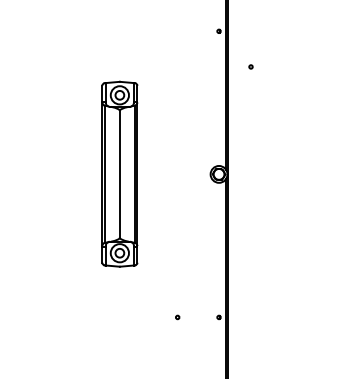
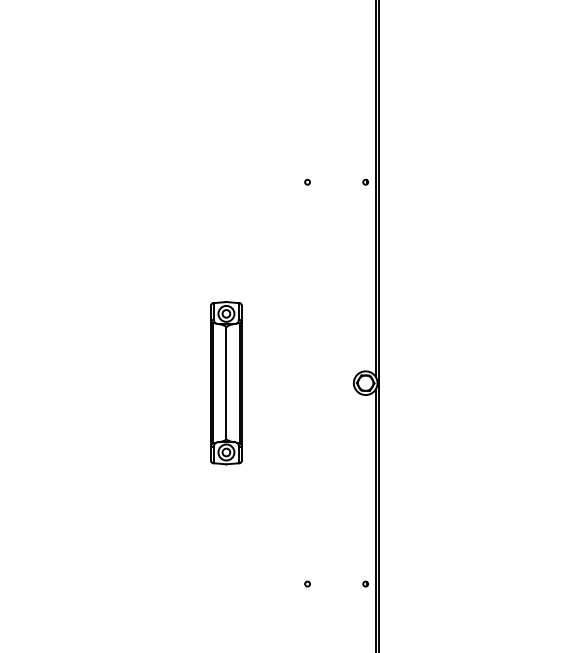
circle: (250, 66) -> (307, 181), moved
part: (119, 174) -> (226, 383), size x0.62

